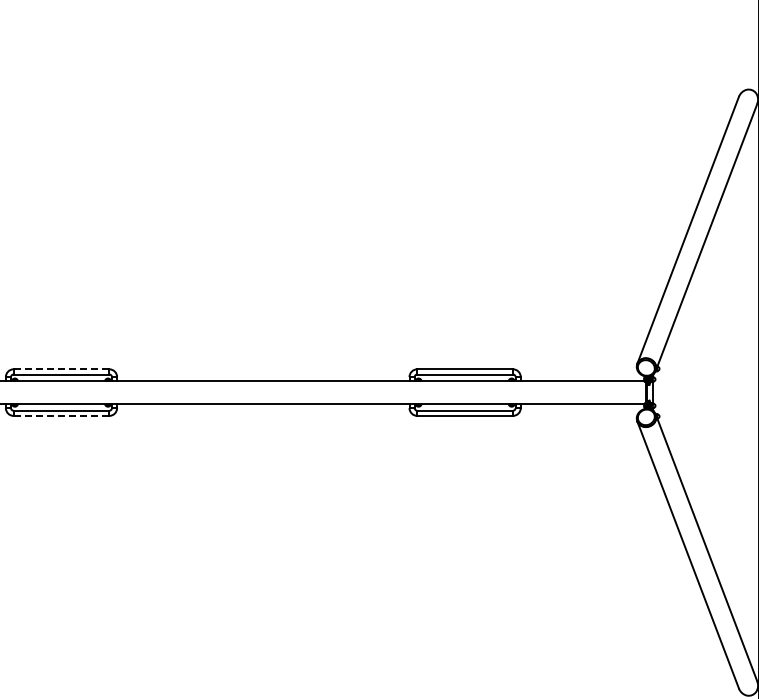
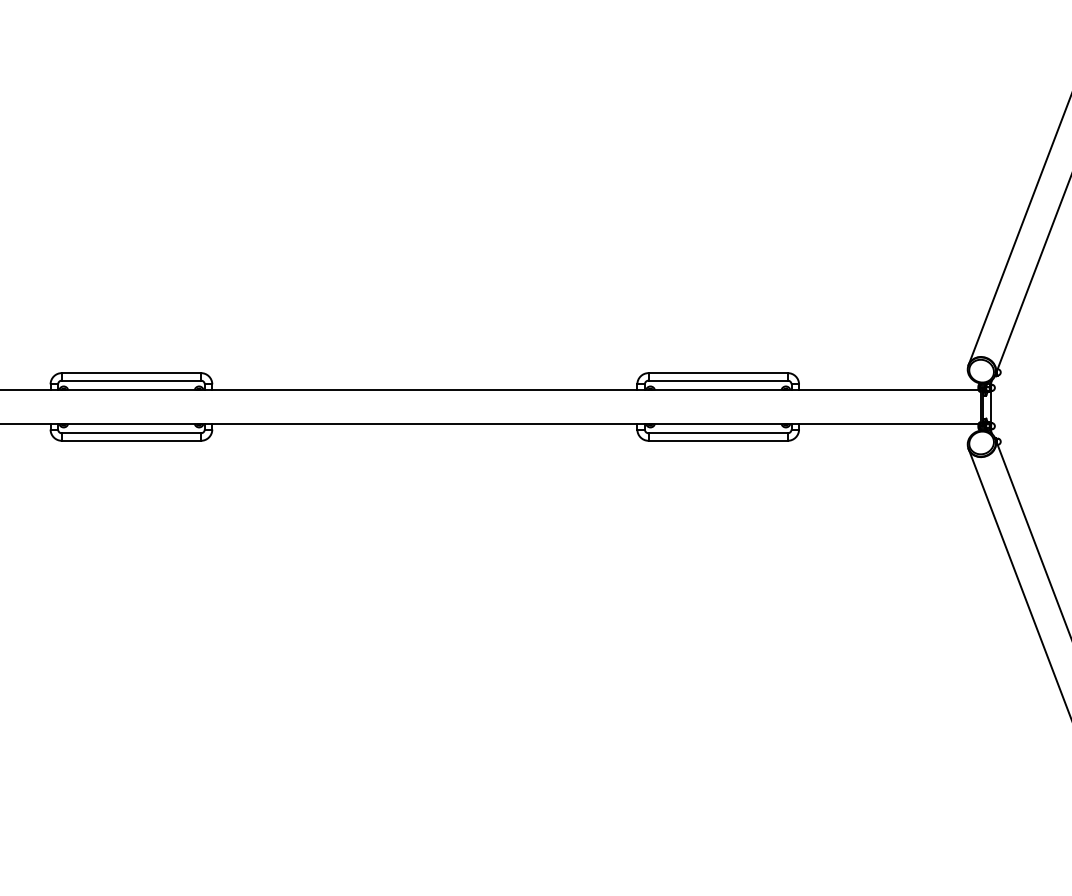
line: (61, 369) -> (131, 373), dashed -> solid
line: (61, 415) -> (131, 440), dashed -> solid

